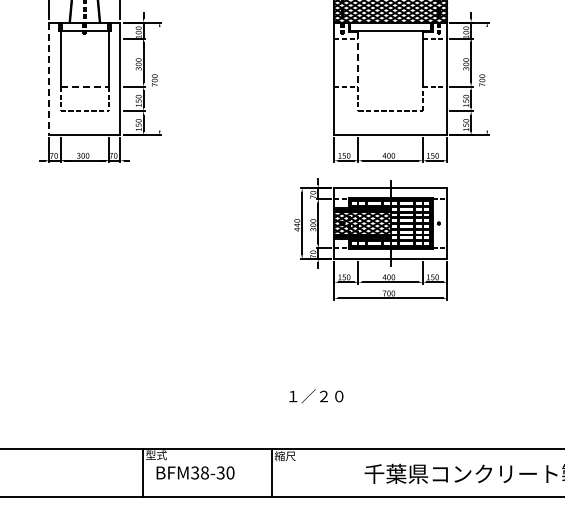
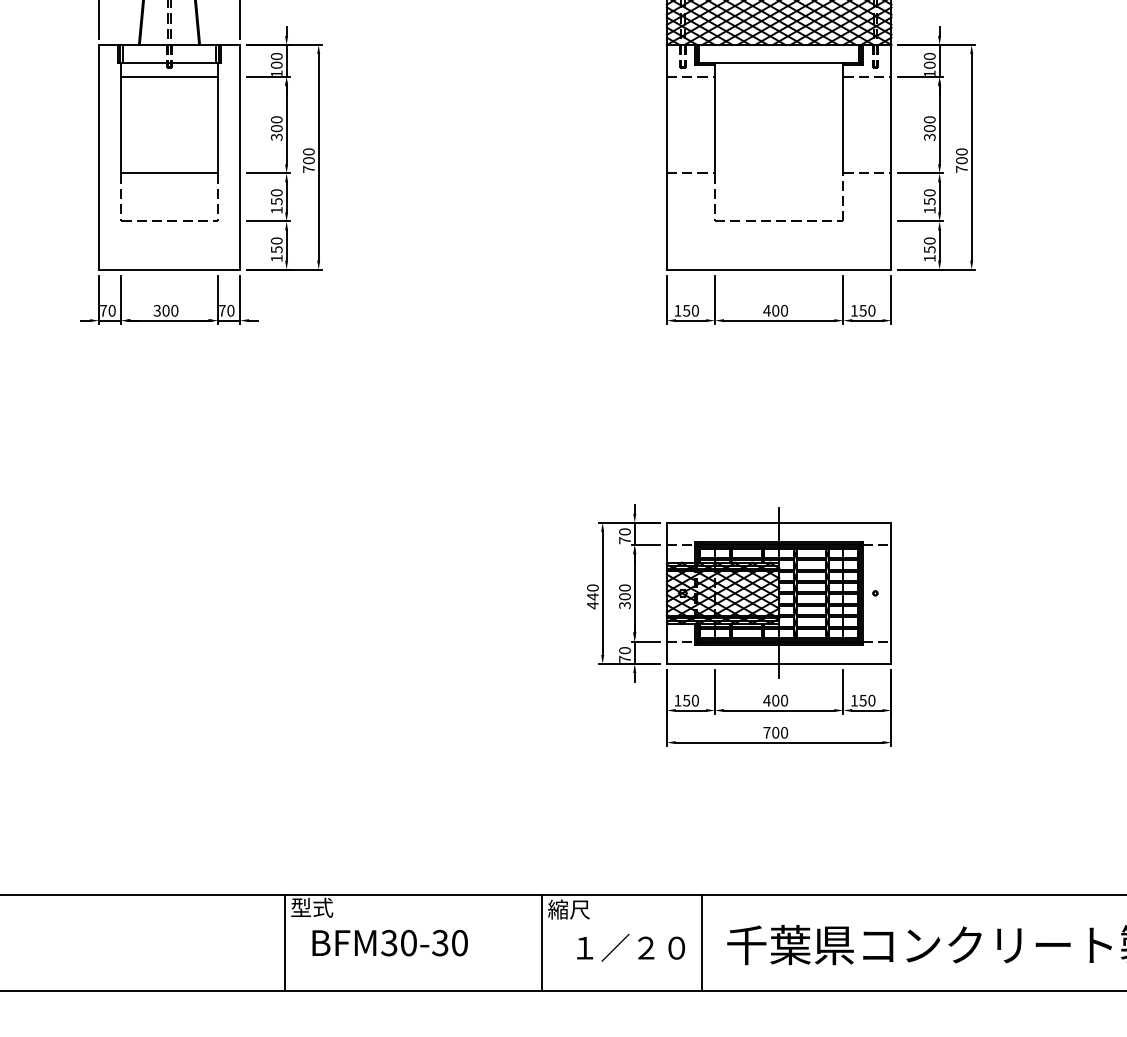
line: (84, 38) -> (168, 76), added
line: (358, 60) -> (715, 120), dashed -> solid
line: (159, 78) -> (318, 156), added
line: (487, 78) -> (972, 156), added
line: (49, 79) -> (98, 158), dashed -> solid
line: (85, 86) -> (170, 172), dashed -> solid
part: (370, 239) -> (738, 625), moved
text: (316, 396) -> (631, 948), moved
text: (204, 472) -> (407, 942), BFM38-30 -> BFM30-30
line: (352, 472) -> (703, 942), added

